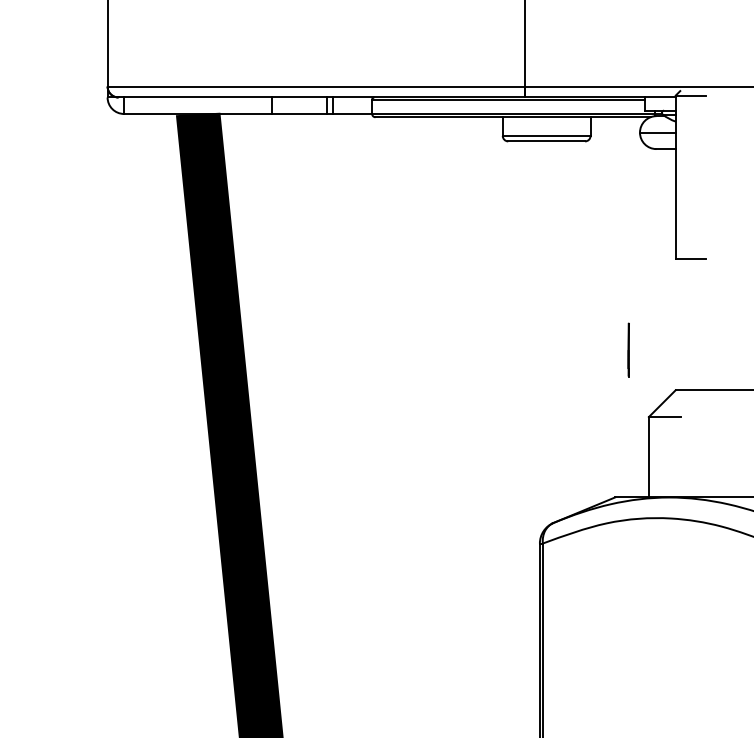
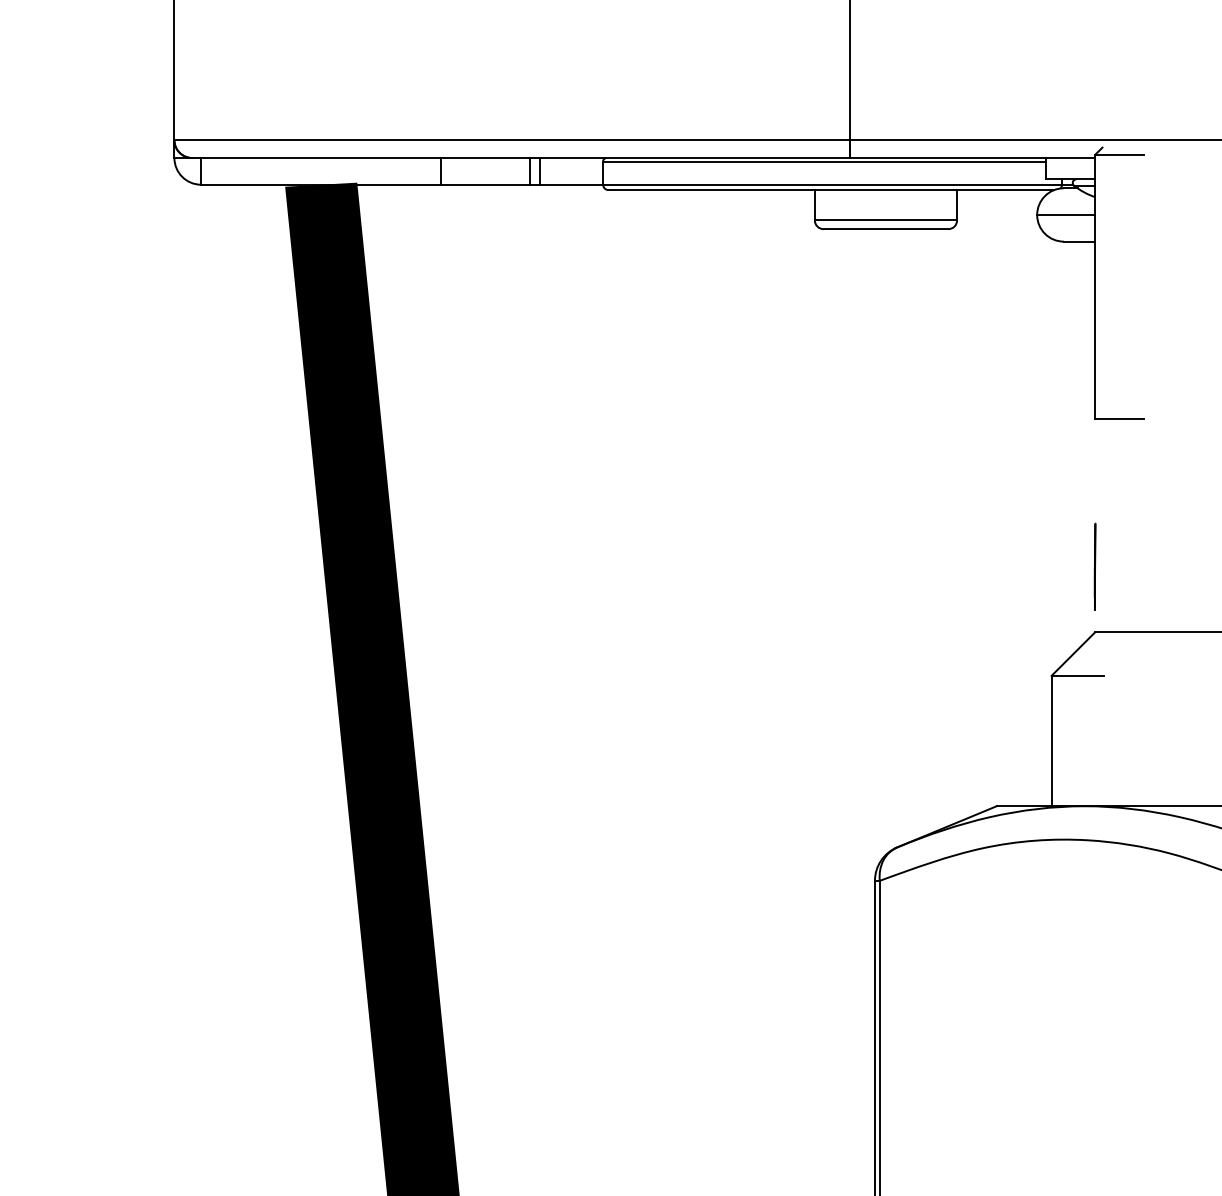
line: (628, 349) -> (1094, 566), moved

